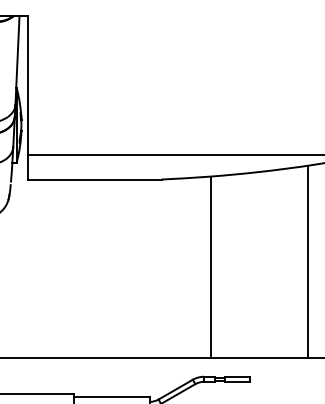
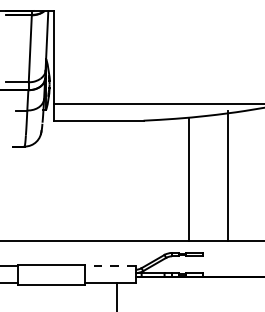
line: (307, 261) -> (228, 175), moved
line: (210, 267) -> (188, 179), moved
line: (110, 396) -> (109, 266), solid -> dashed

